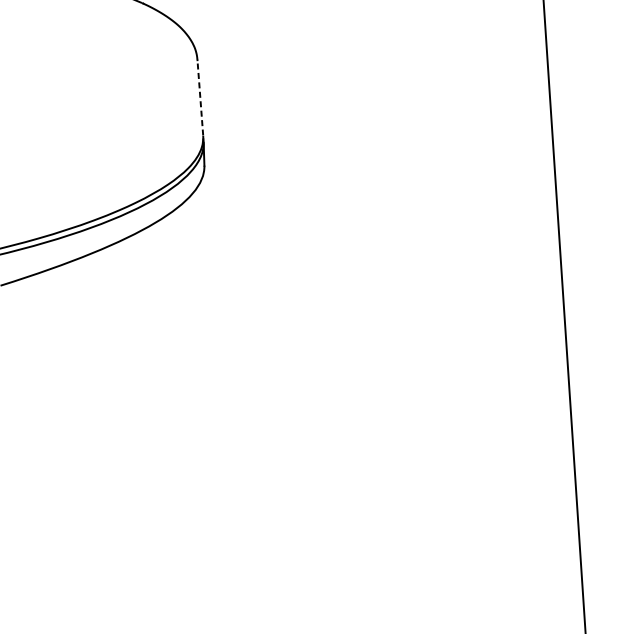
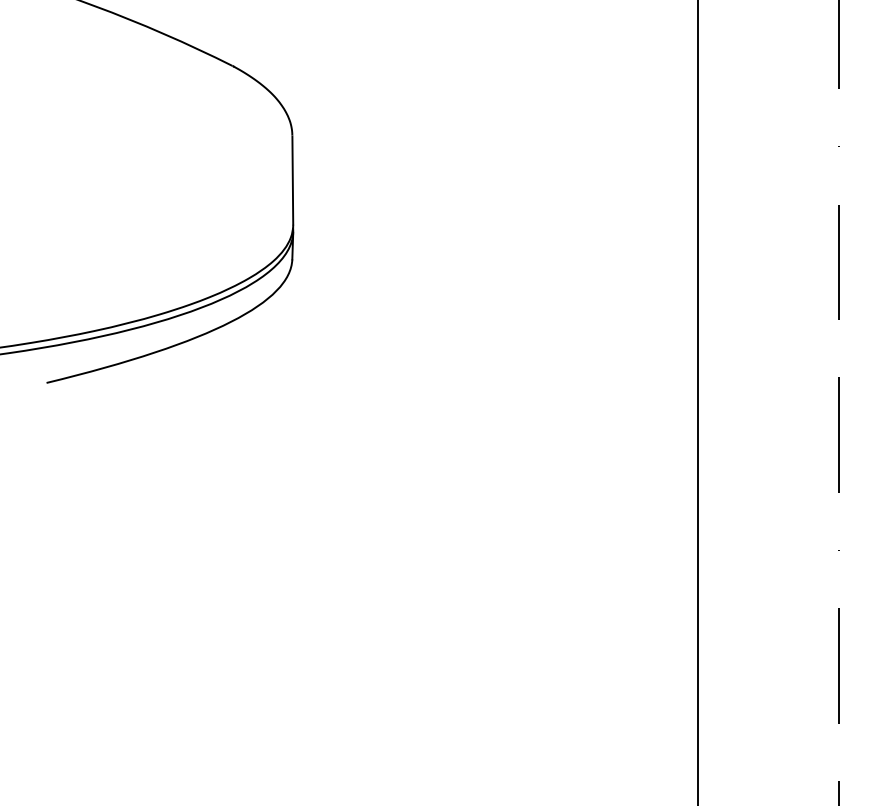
line: (200, 97) -> (292, 180), dashed -> solid

